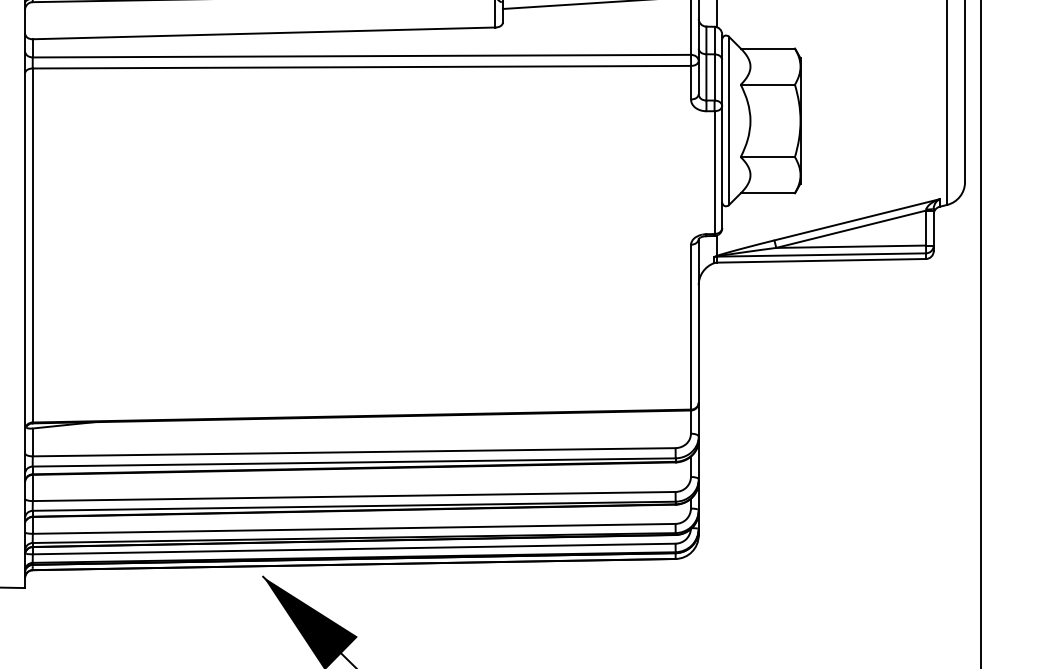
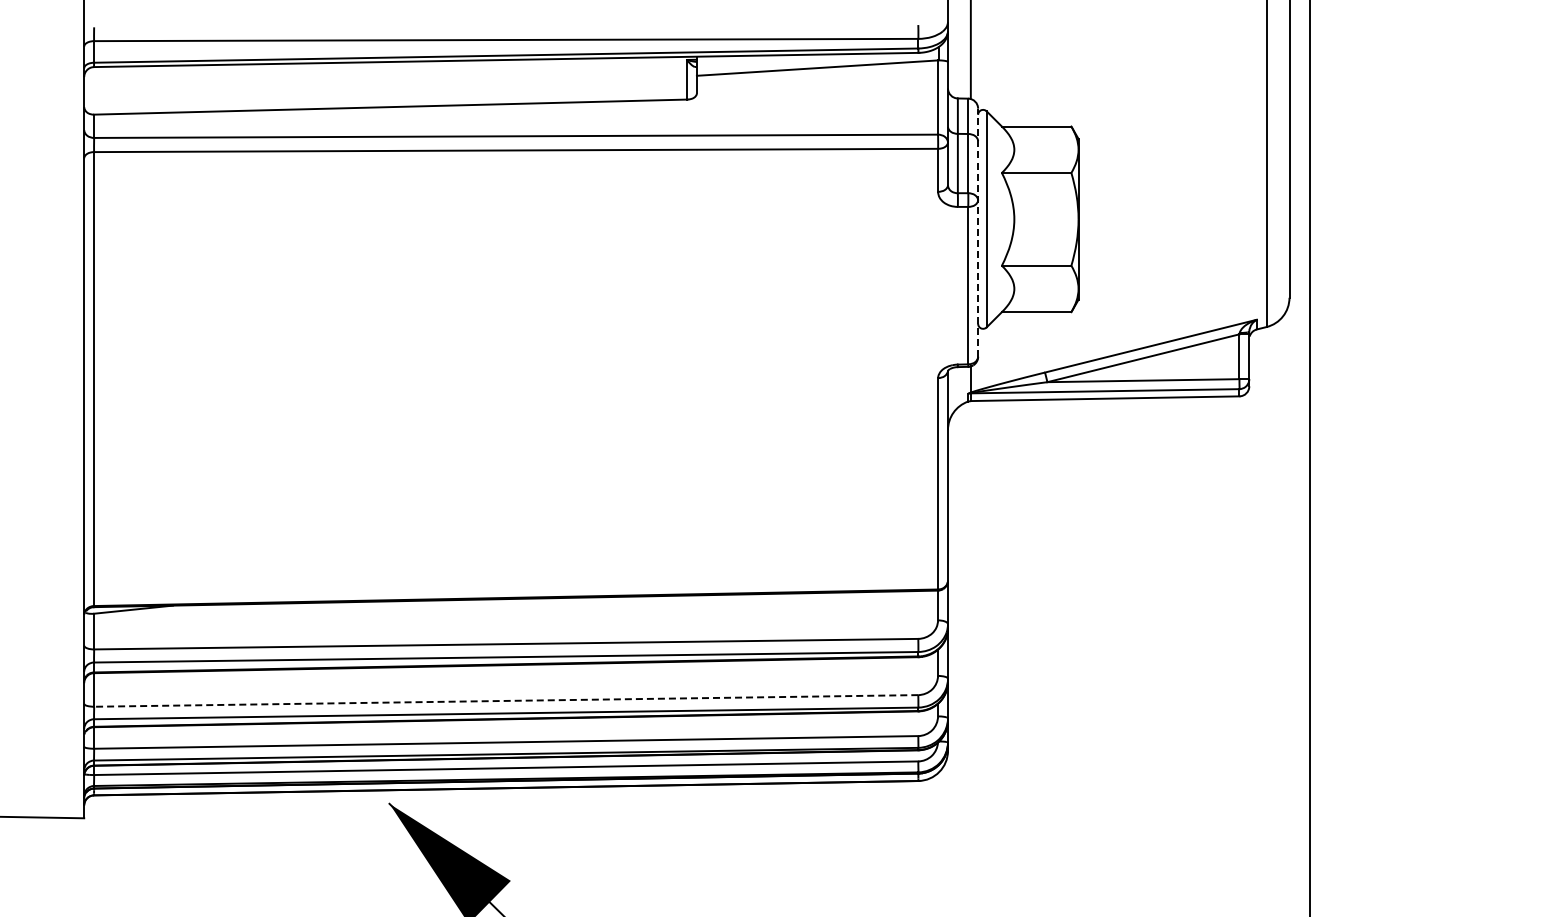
line: (722, 131) -> (978, 232), solid -> dashed
line: (353, 496) -> (505, 700), solid -> dashed

